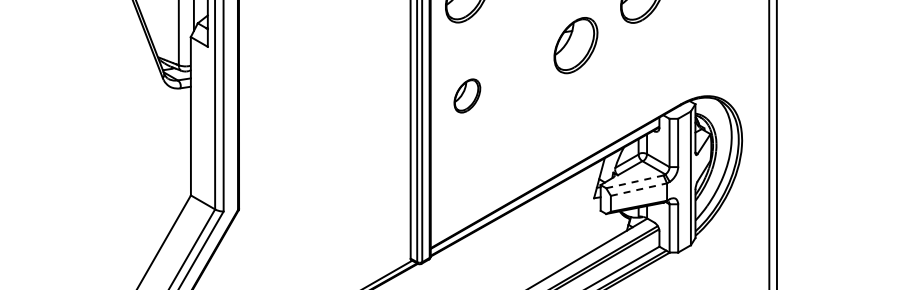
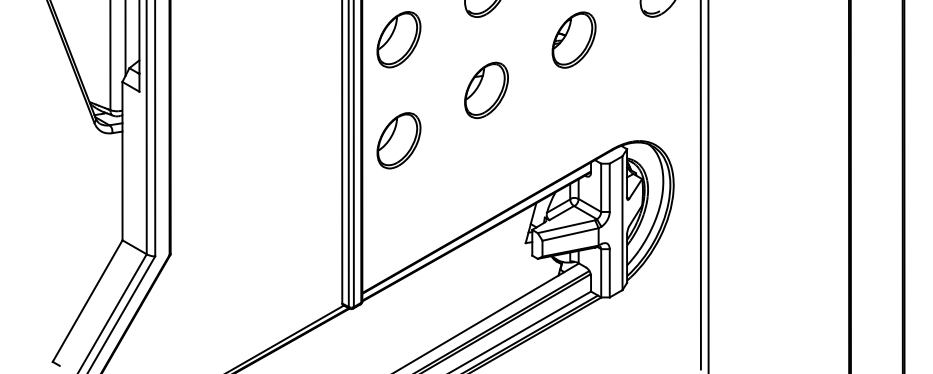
part: (575, 44) -> (486, 89), moved
part: (466, 95) -> (398, 140), size x1.67
line: (635, 181) -> (567, 226), dashed -> solid
line: (638, 189) -> (570, 234), dashed -> solid

